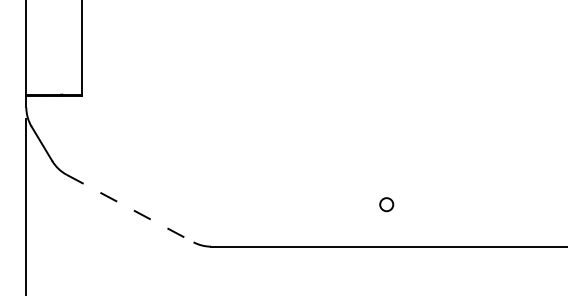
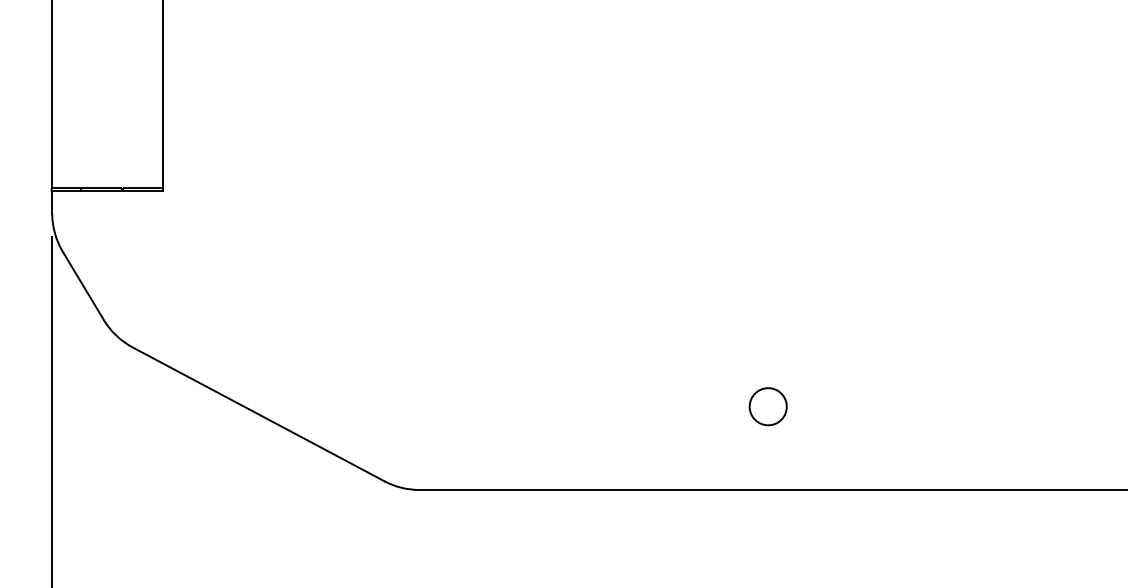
circle: (386, 204) -> (767, 406), size x1.43
line: (130, 208) -> (259, 414), dashed -> solid

